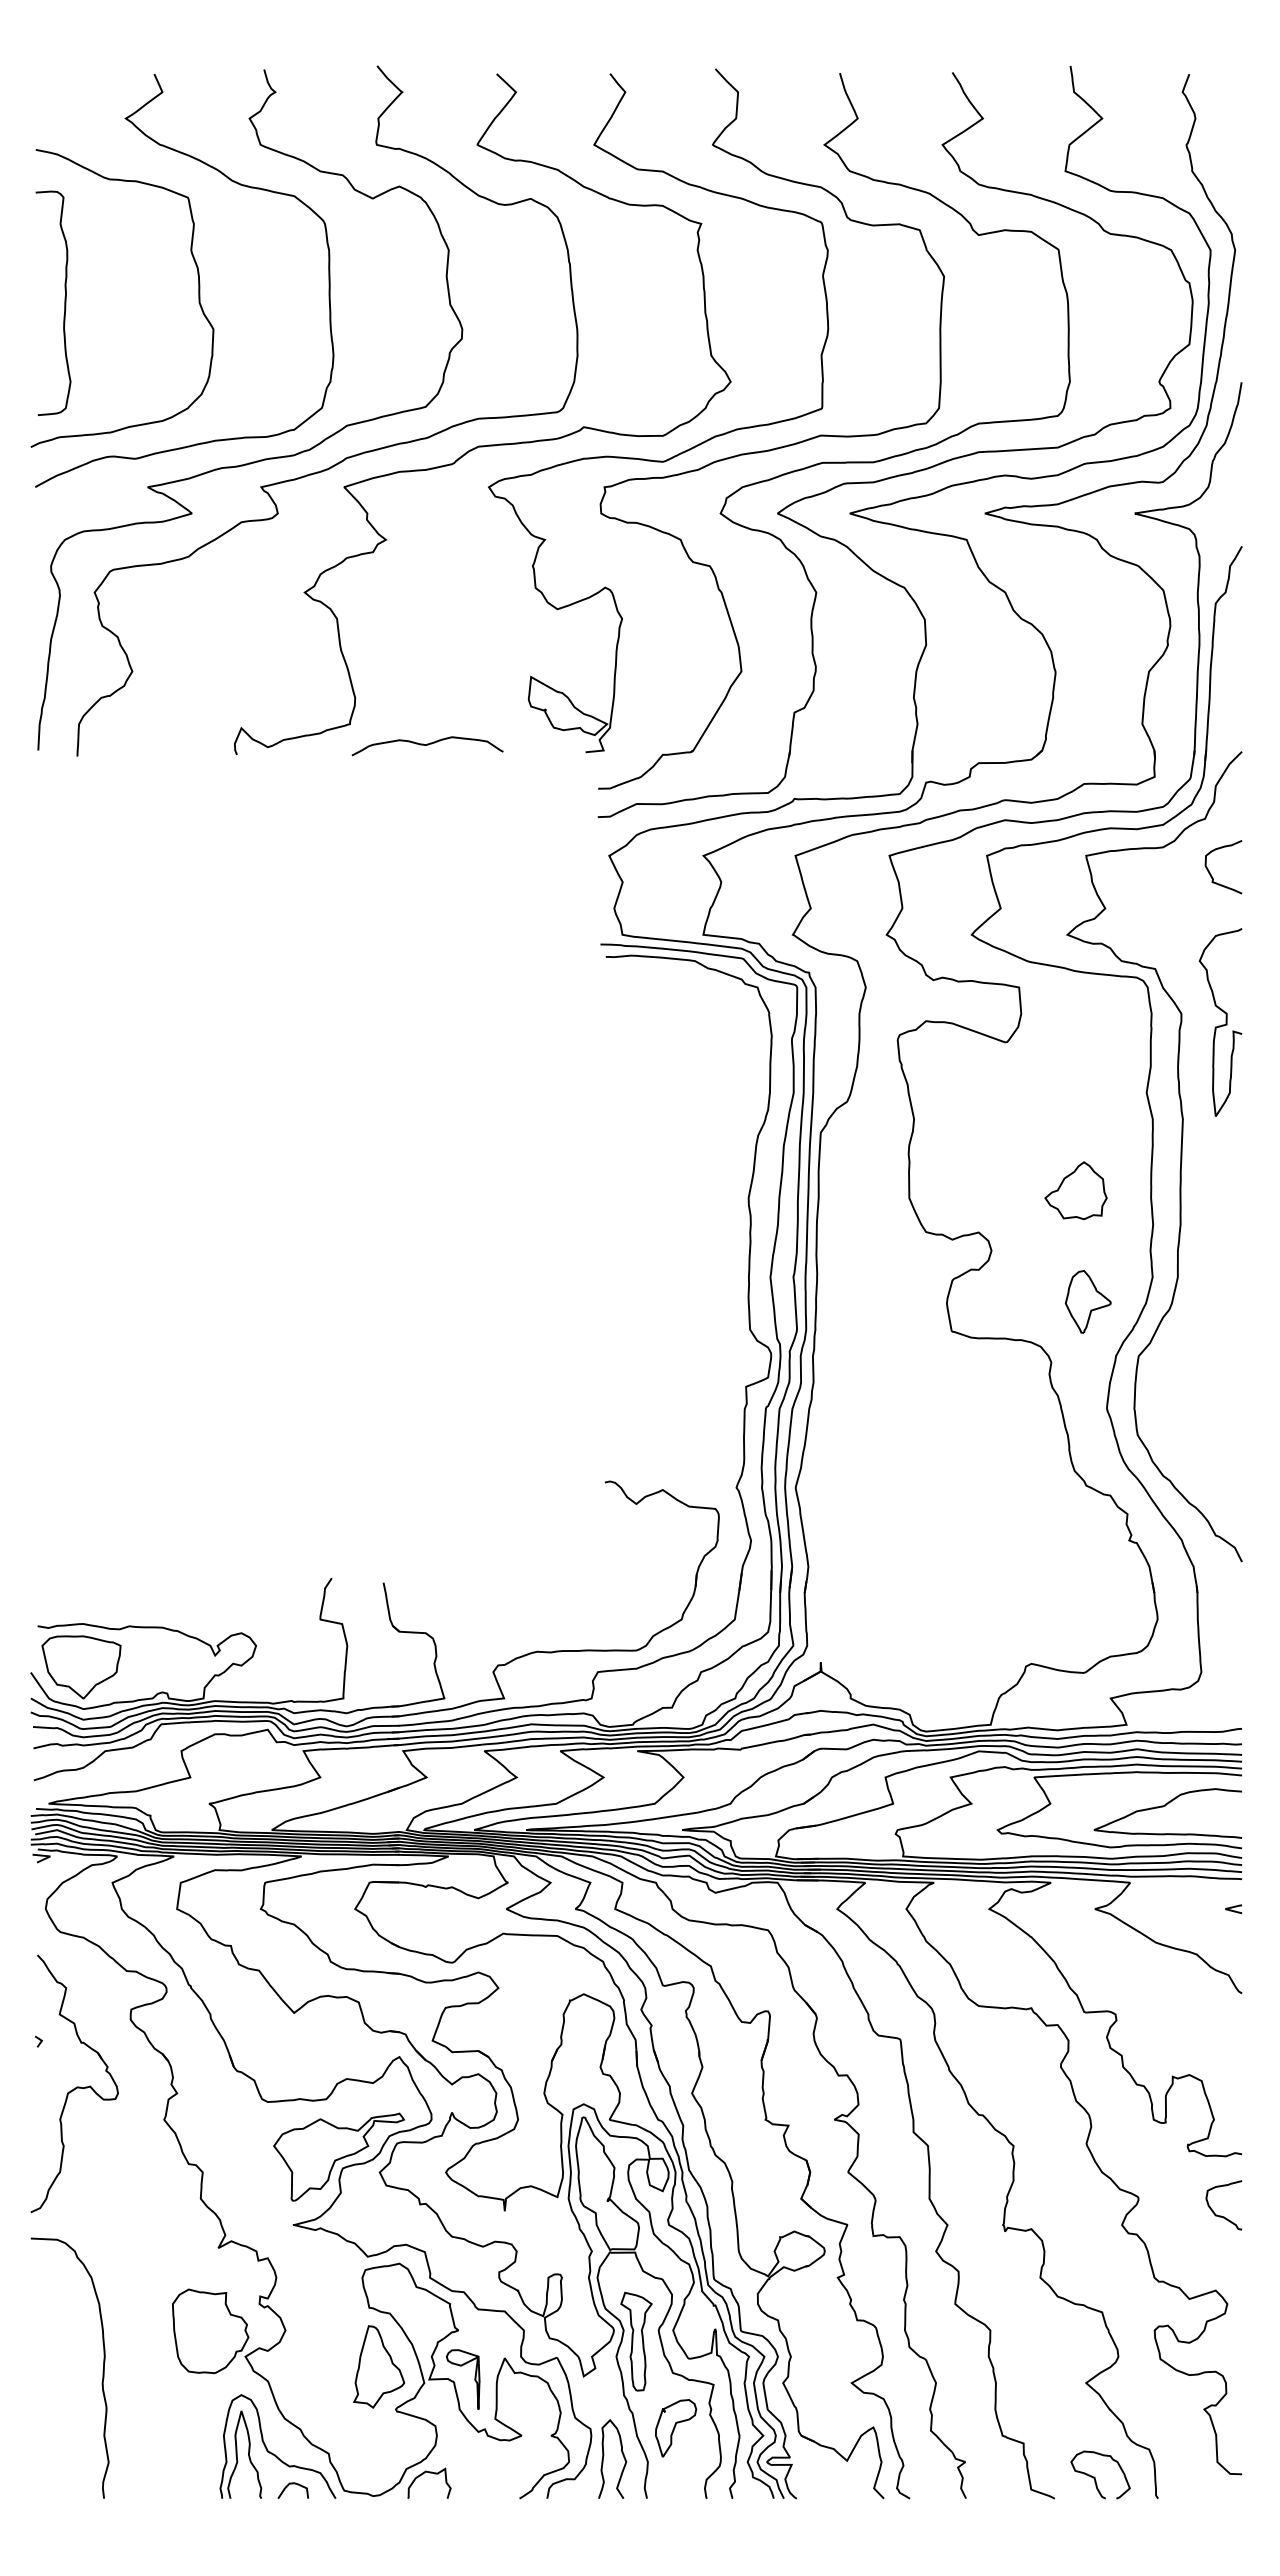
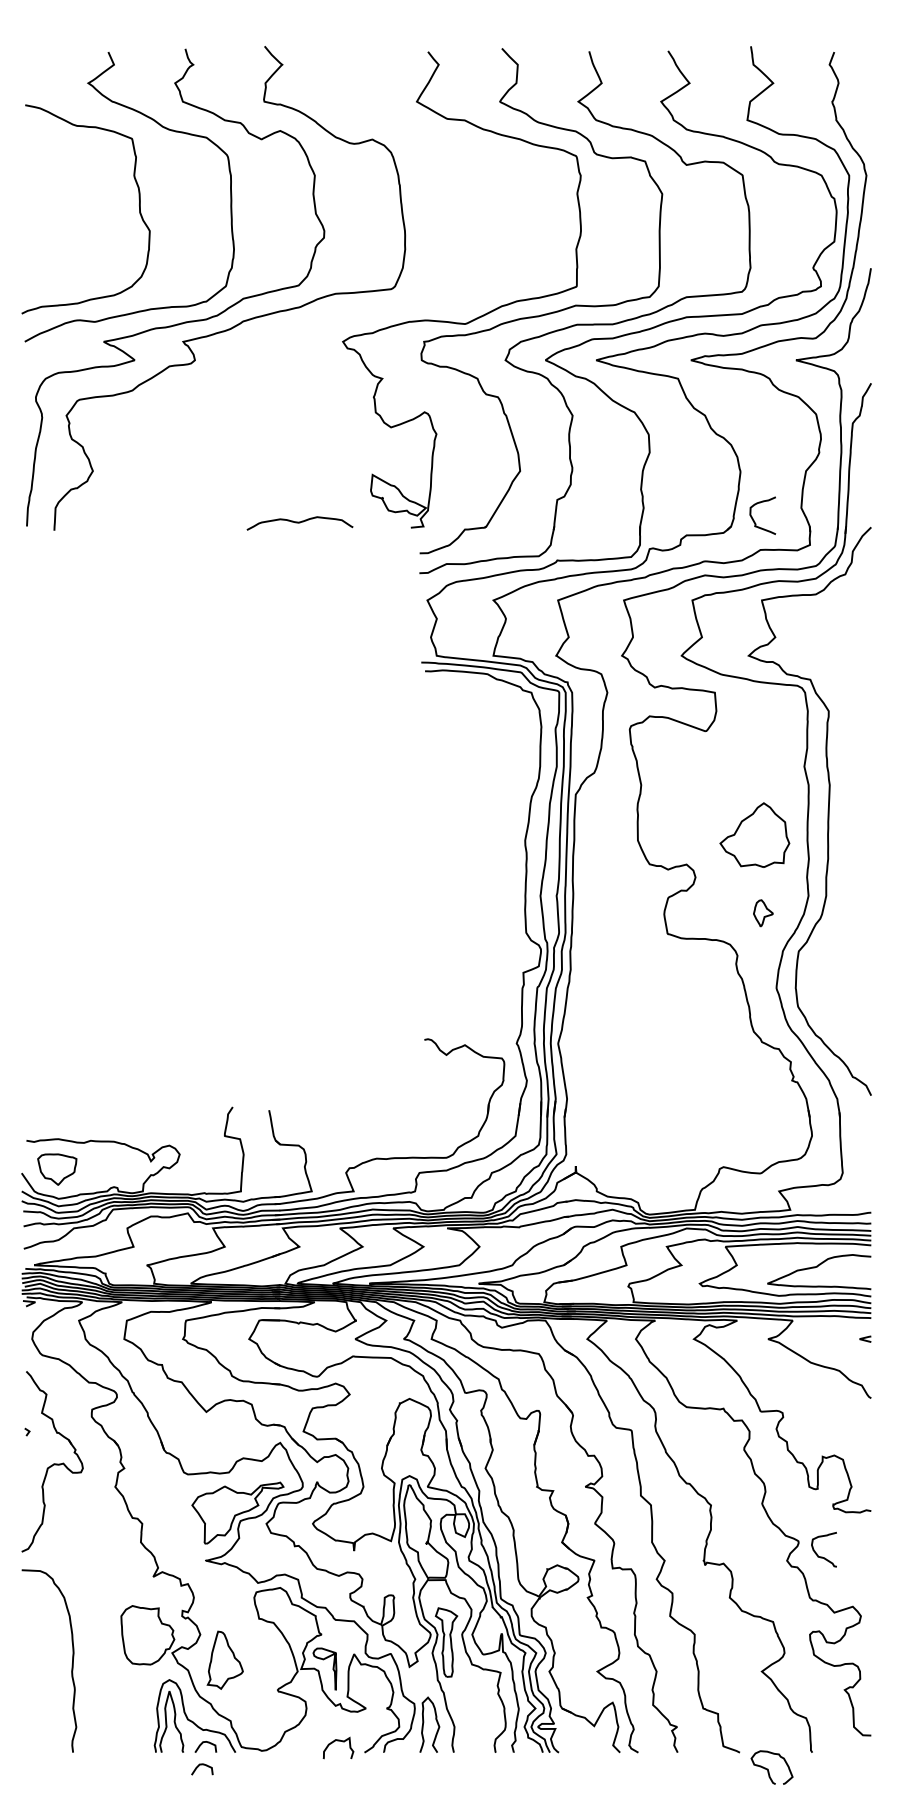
curve: (64, 302) -> (45, 212), removed
curve: (488, 444) -> (342, 311), removed
curve: (1211, 874) -> (754, 520), moved
curve: (1222, 1024) -> (857, 718), removed
part: (1075, 1190) -> (754, 835), size x1.6
part: (1087, 1301) -> (762, 912), size x0.6
part: (81, 1667) -> (57, 1169), size x0.7
curve: (1221, 2215) -> (822, 1556), moved
part: (379, 2366) -> (225, 1659), moved
part: (676, 2428) -> (474, 1703), removed
curve: (429, 2473) -> (338, 1741), moved
curve: (1095, 2477) -> (768, 1769), moved
curve: (283, 2518) -> (198, 1766), added

